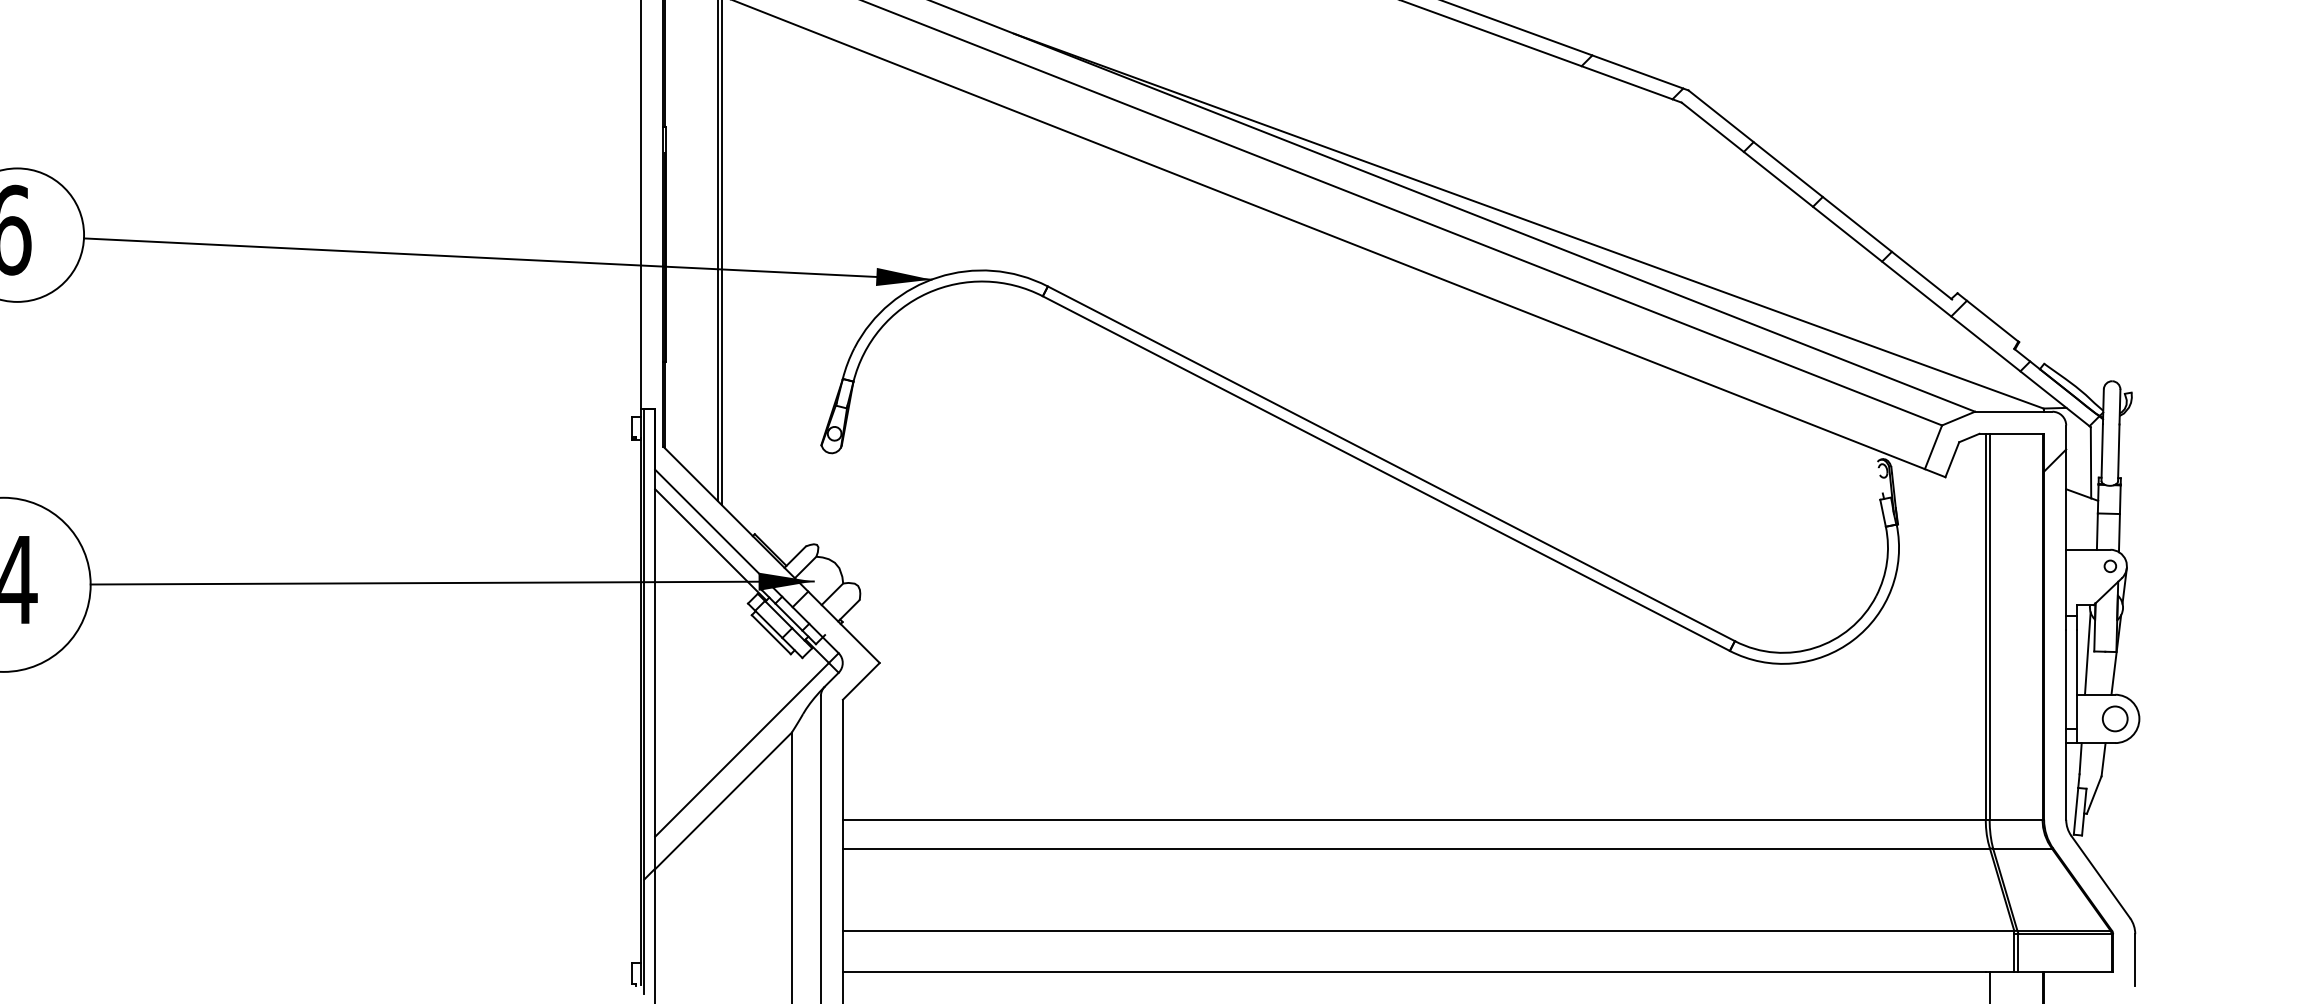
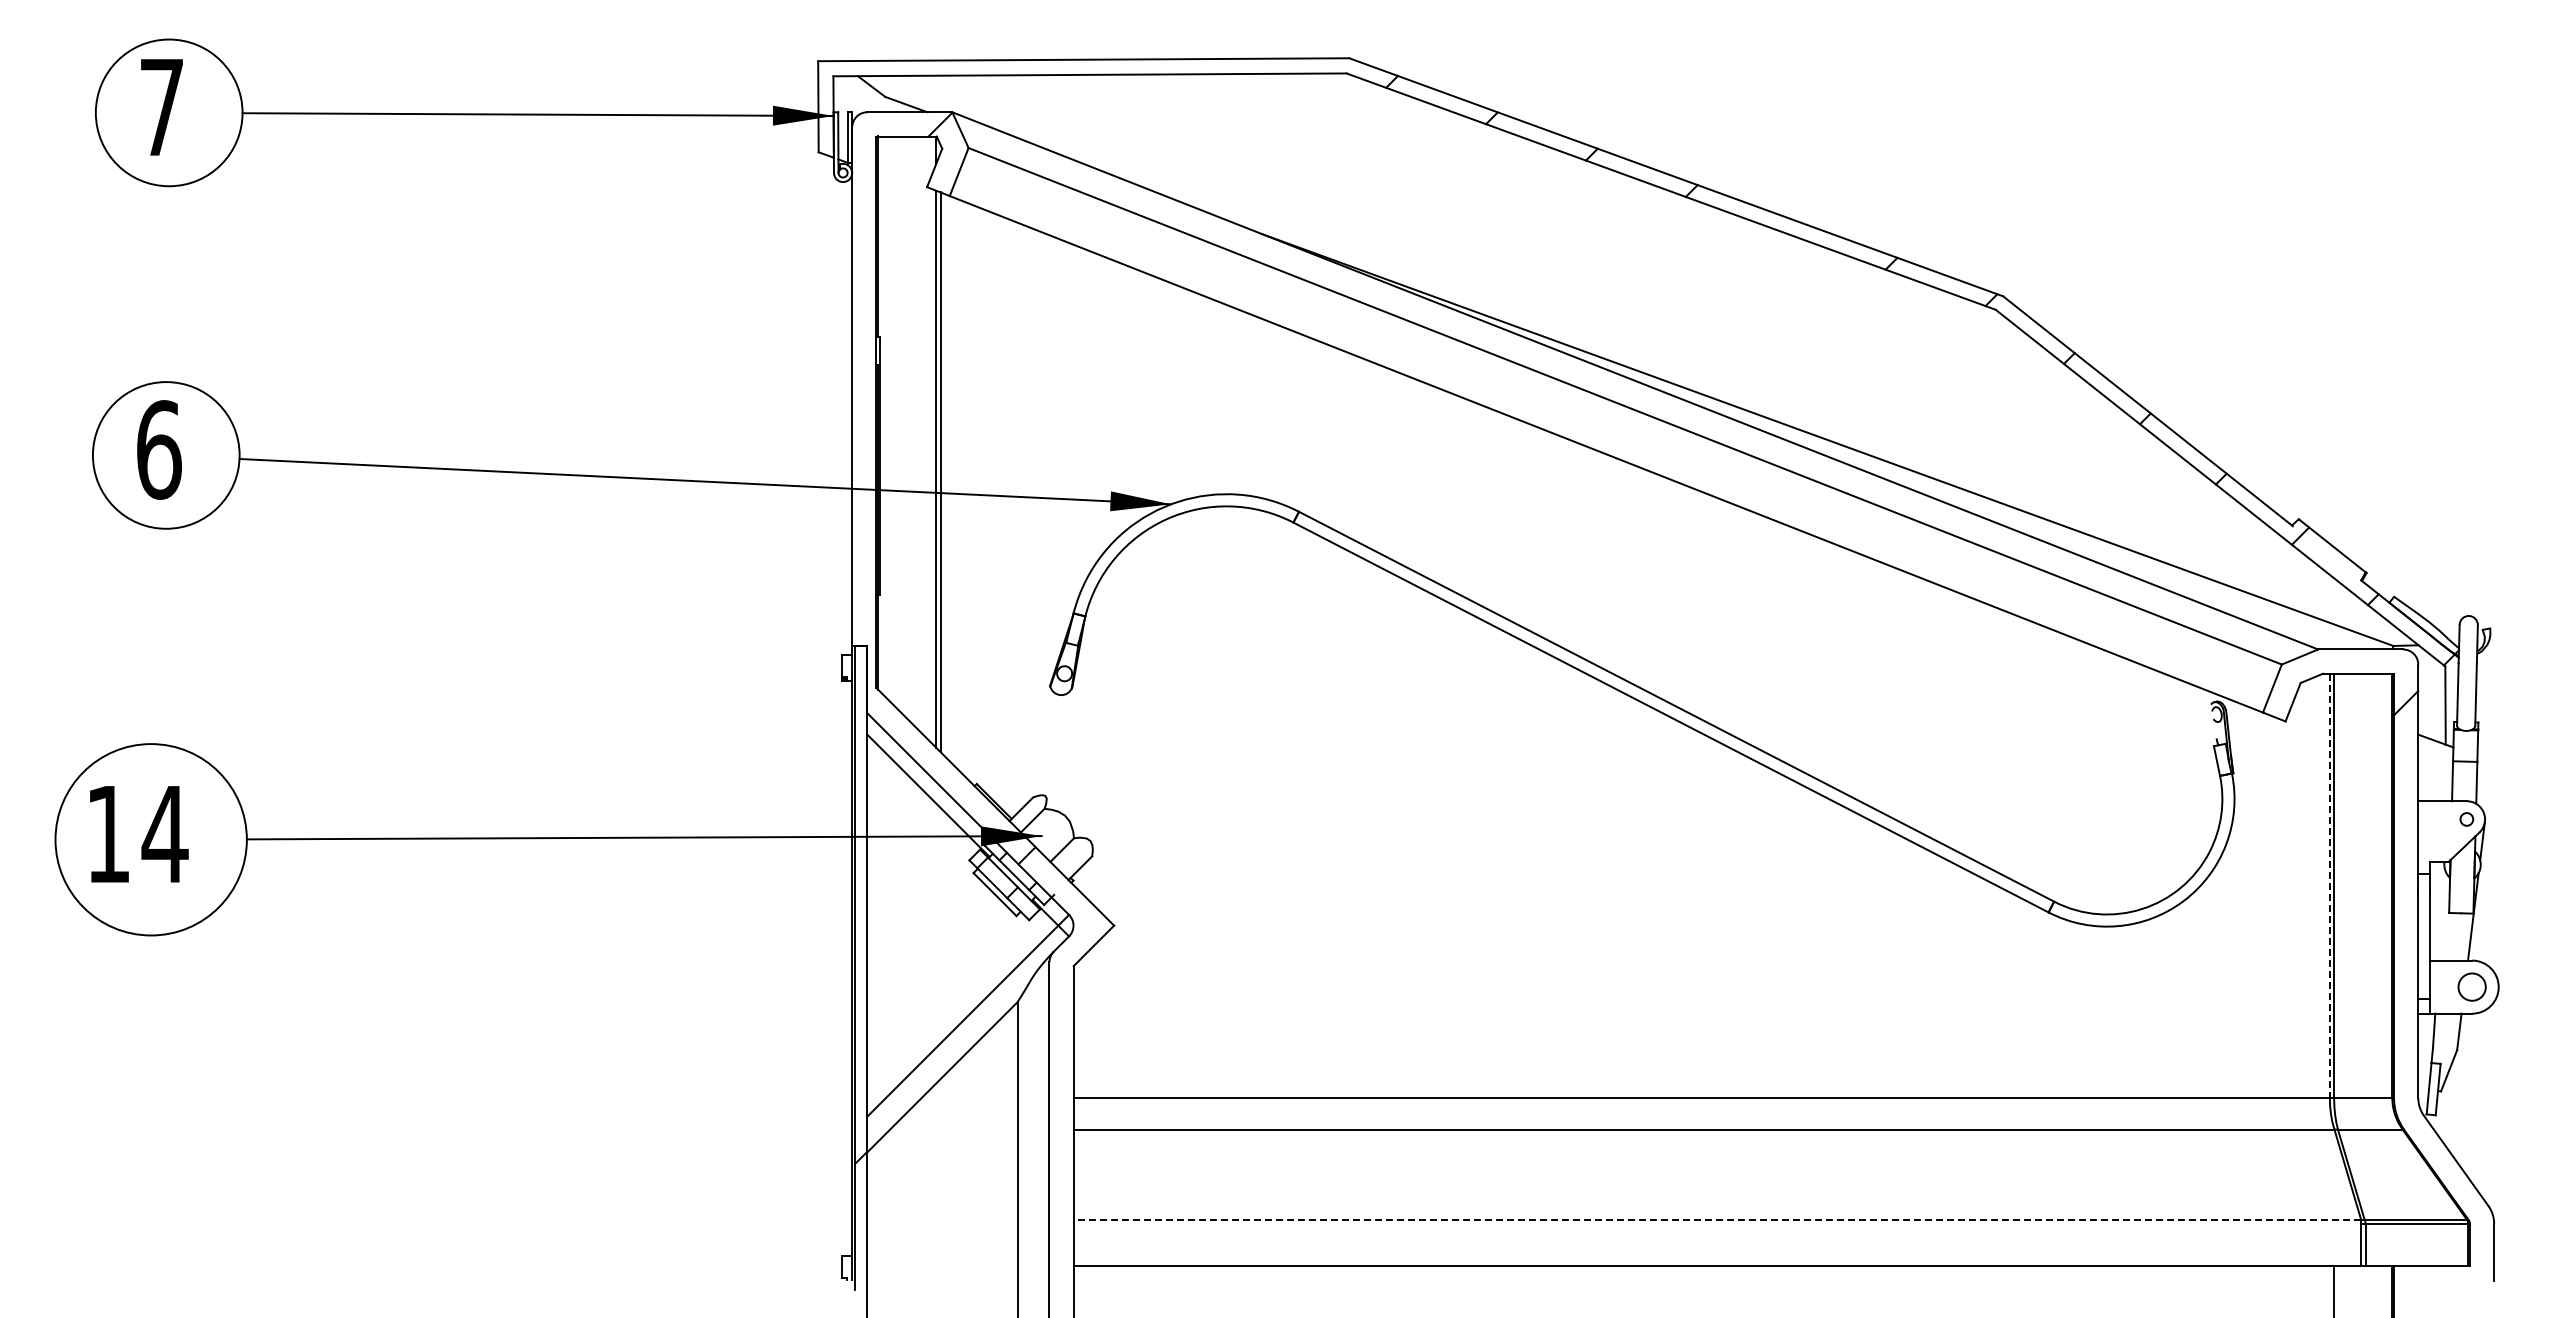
line: (1985, 627) -> (2329, 886), solid -> dashed
line: (2087, 653) -> (2441, 915), removed
line: (1428, 931) -> (1717, 1220), solid -> dashed

